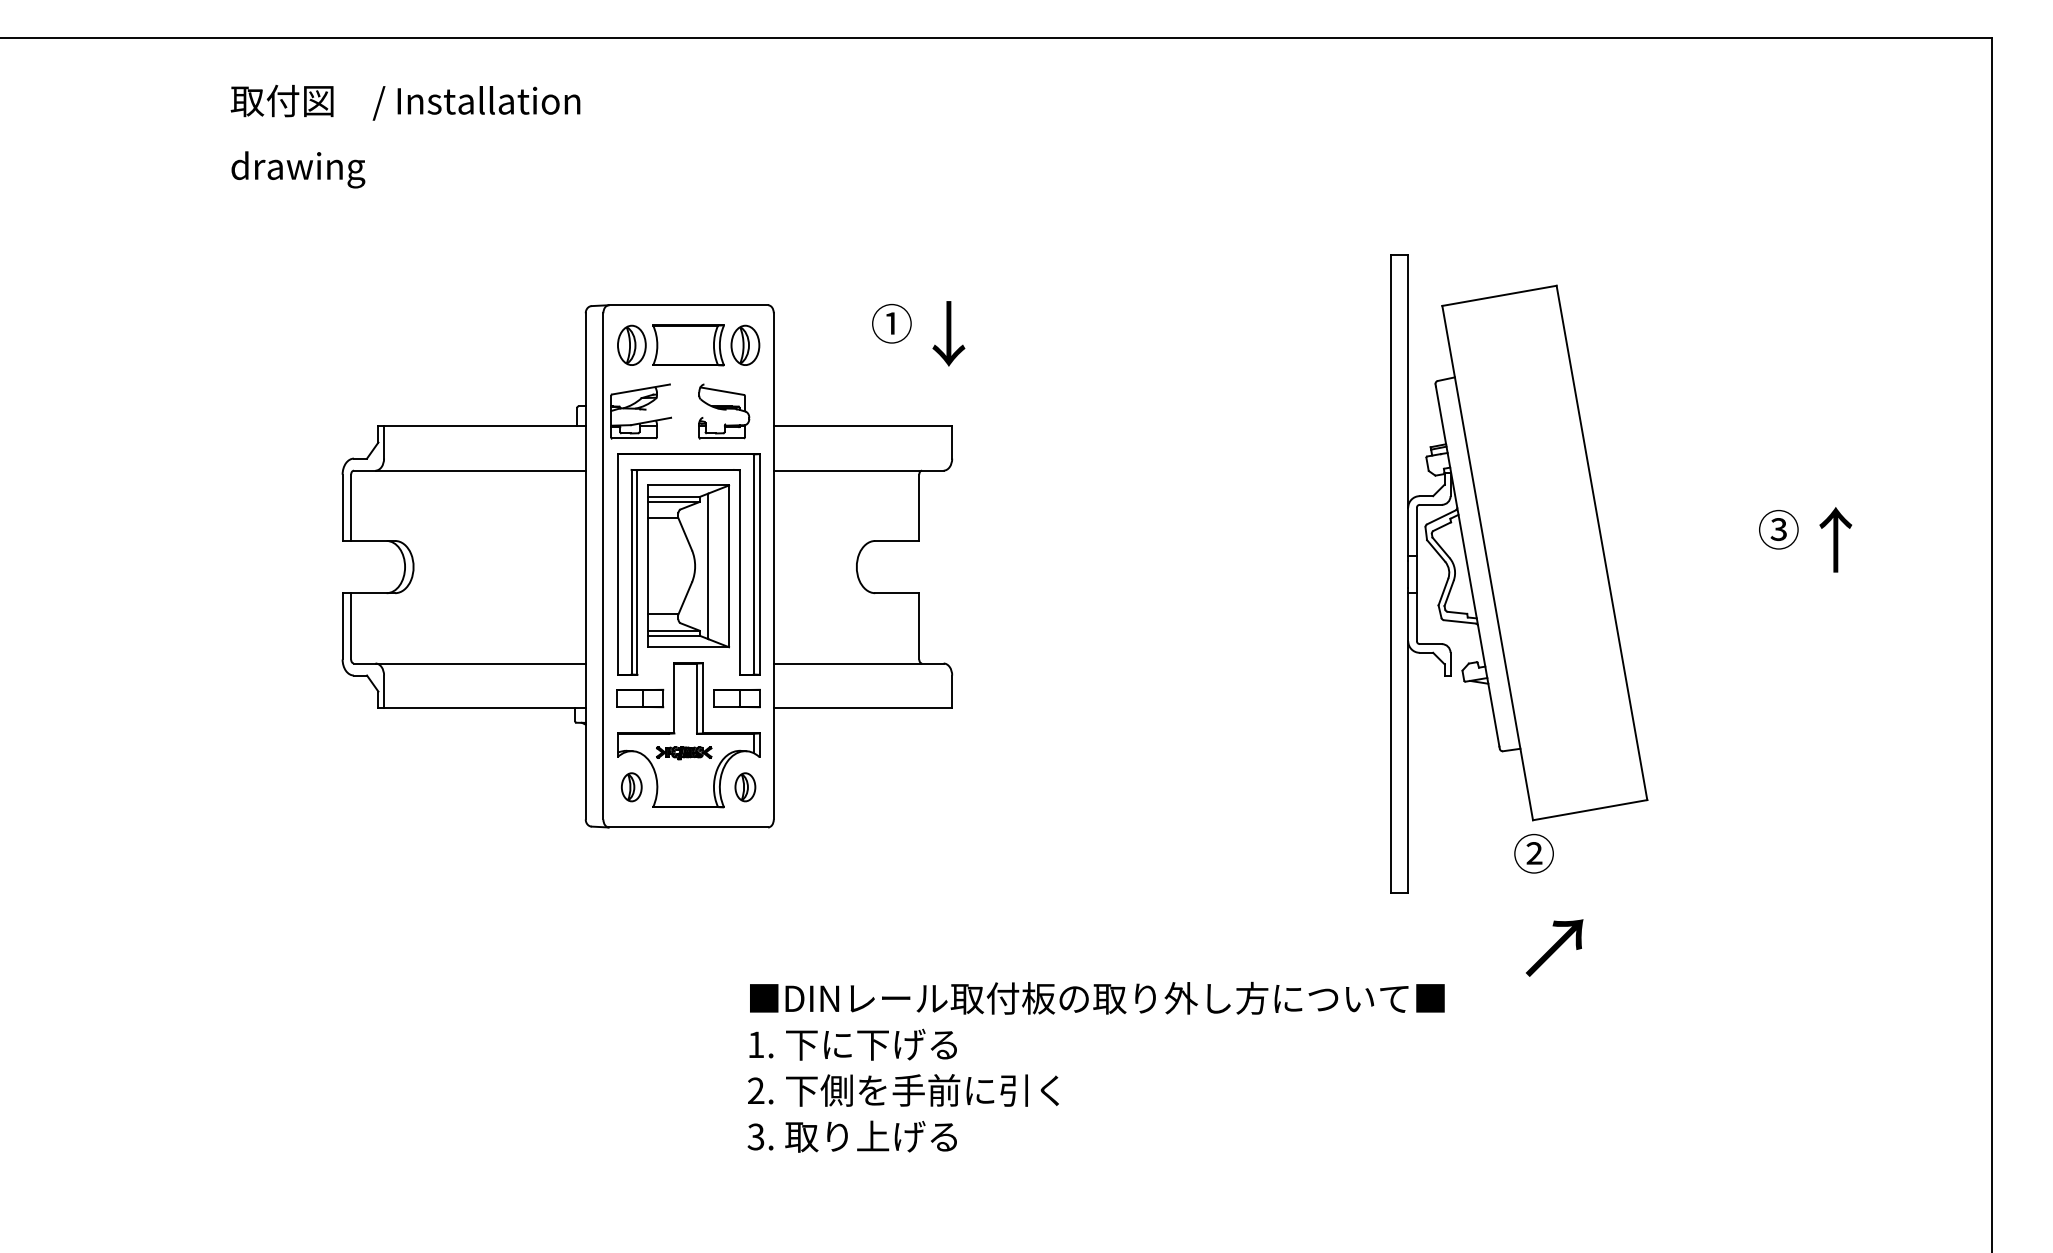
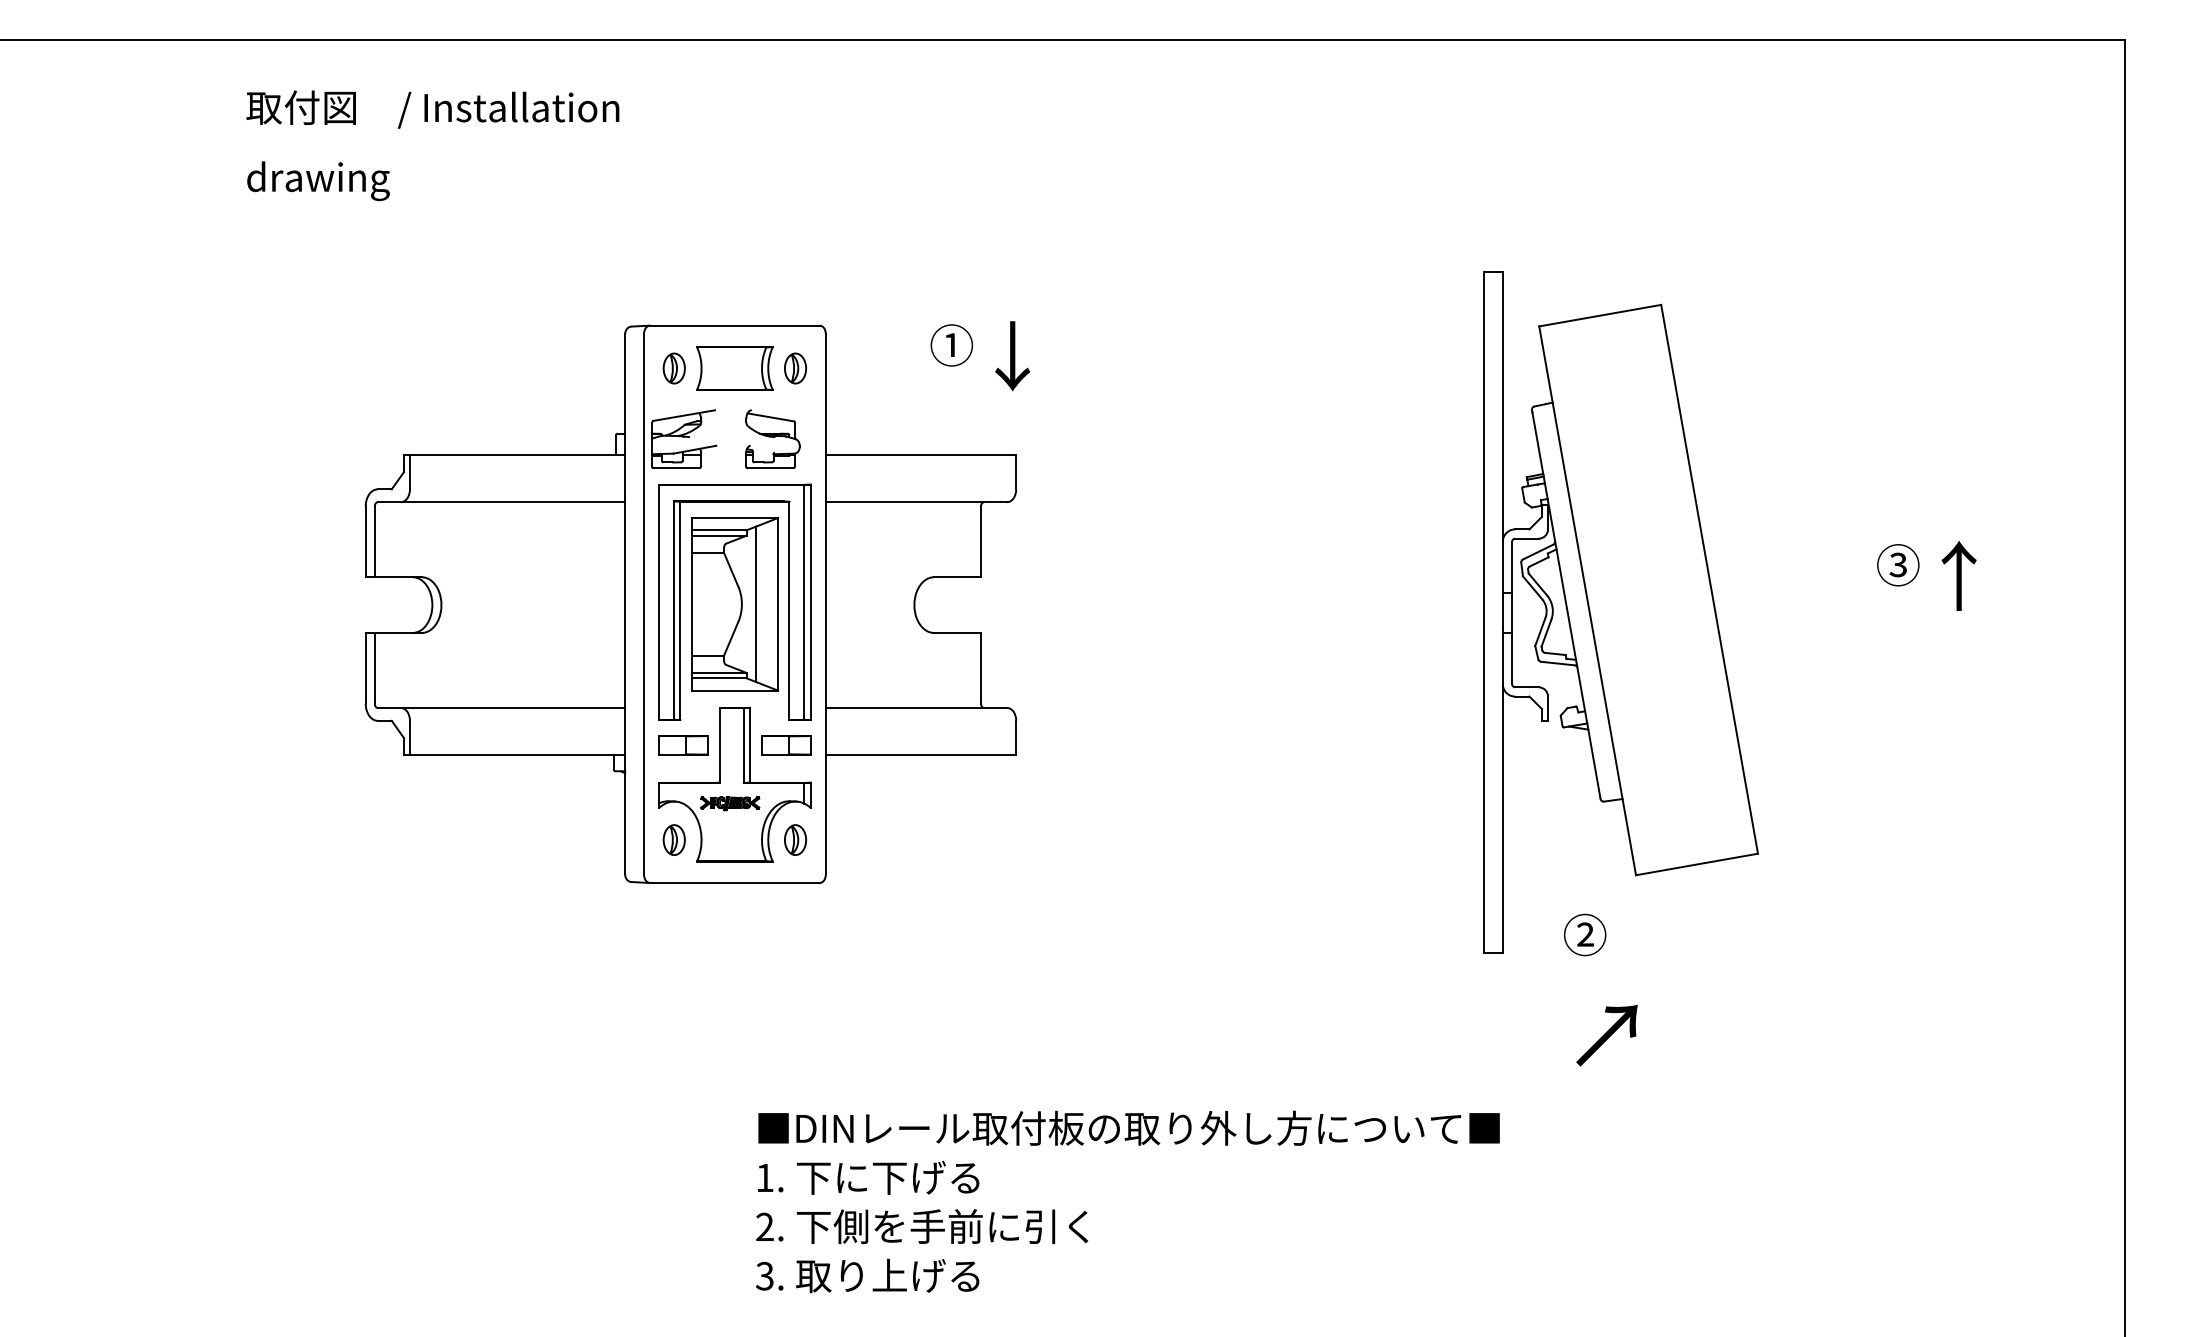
part: (631, 345) -> (673, 368), size x0.71
part: (745, 345) -> (795, 368), size x0.71
text: (1548, 904) -> (1600, 989), moved
text: (1095, 1066) -> (1127, 1201), moved

